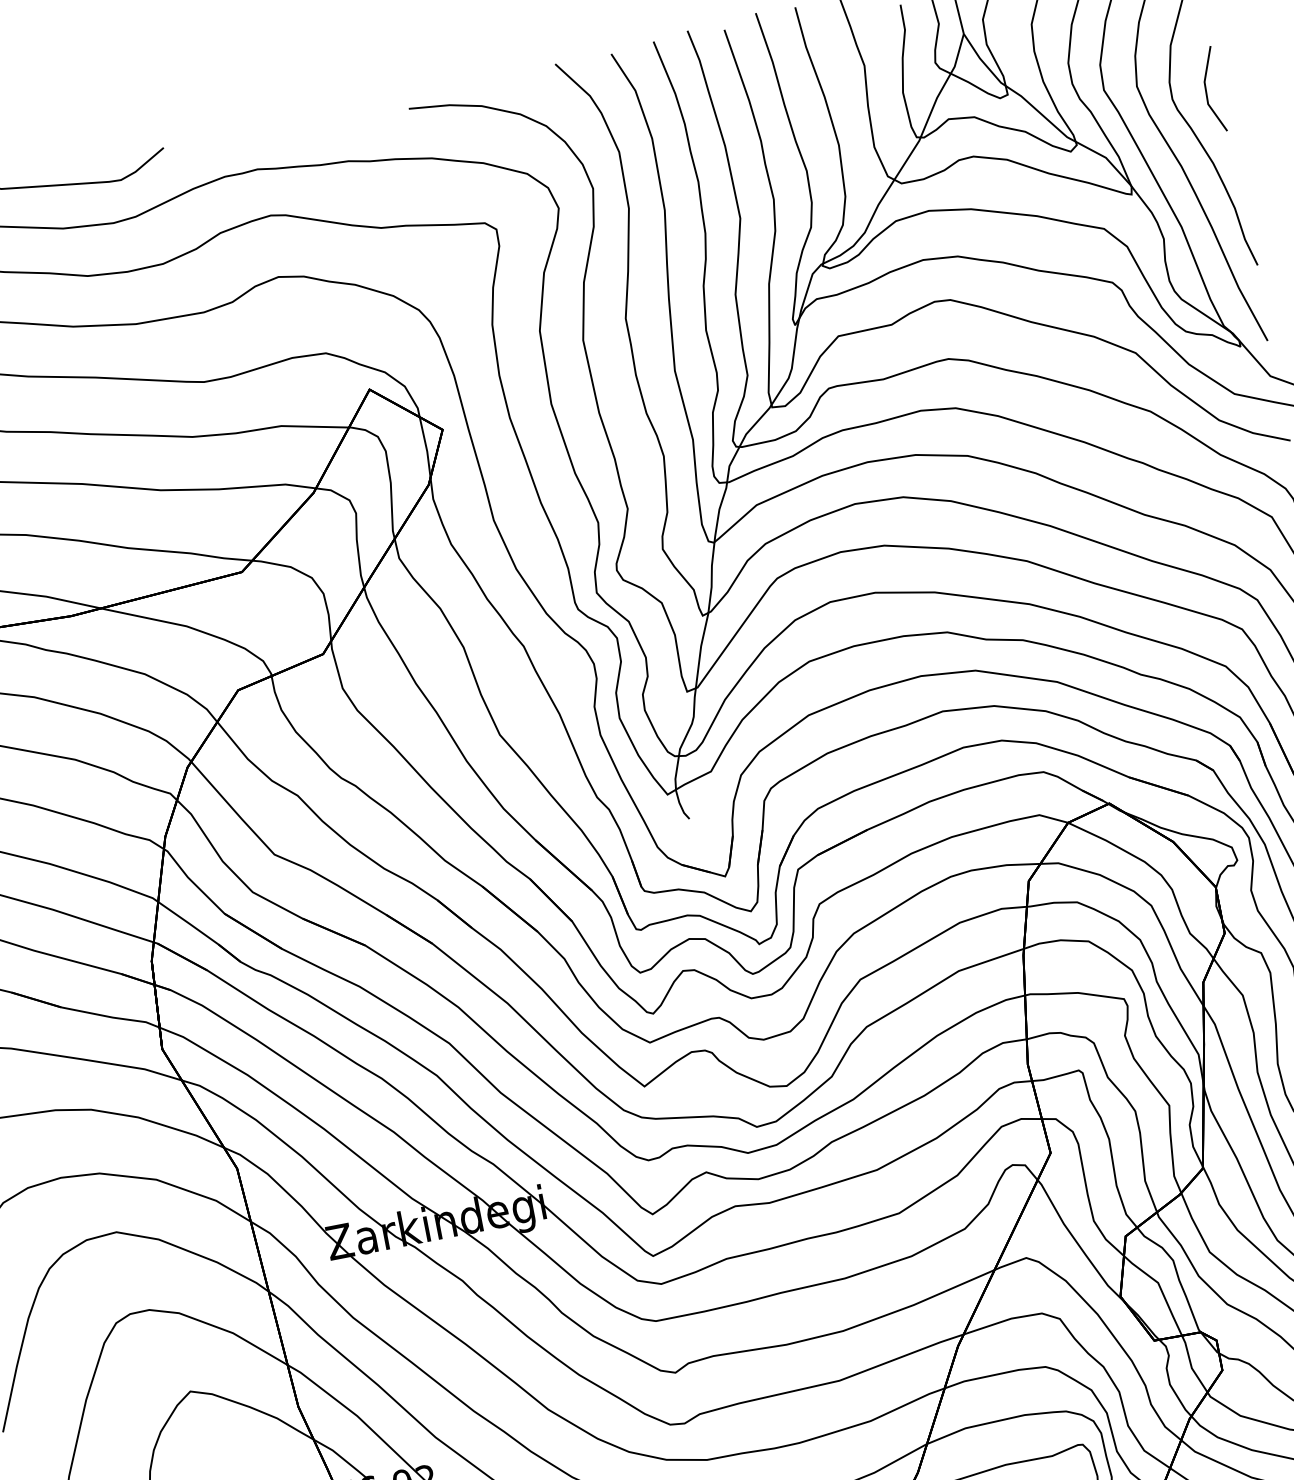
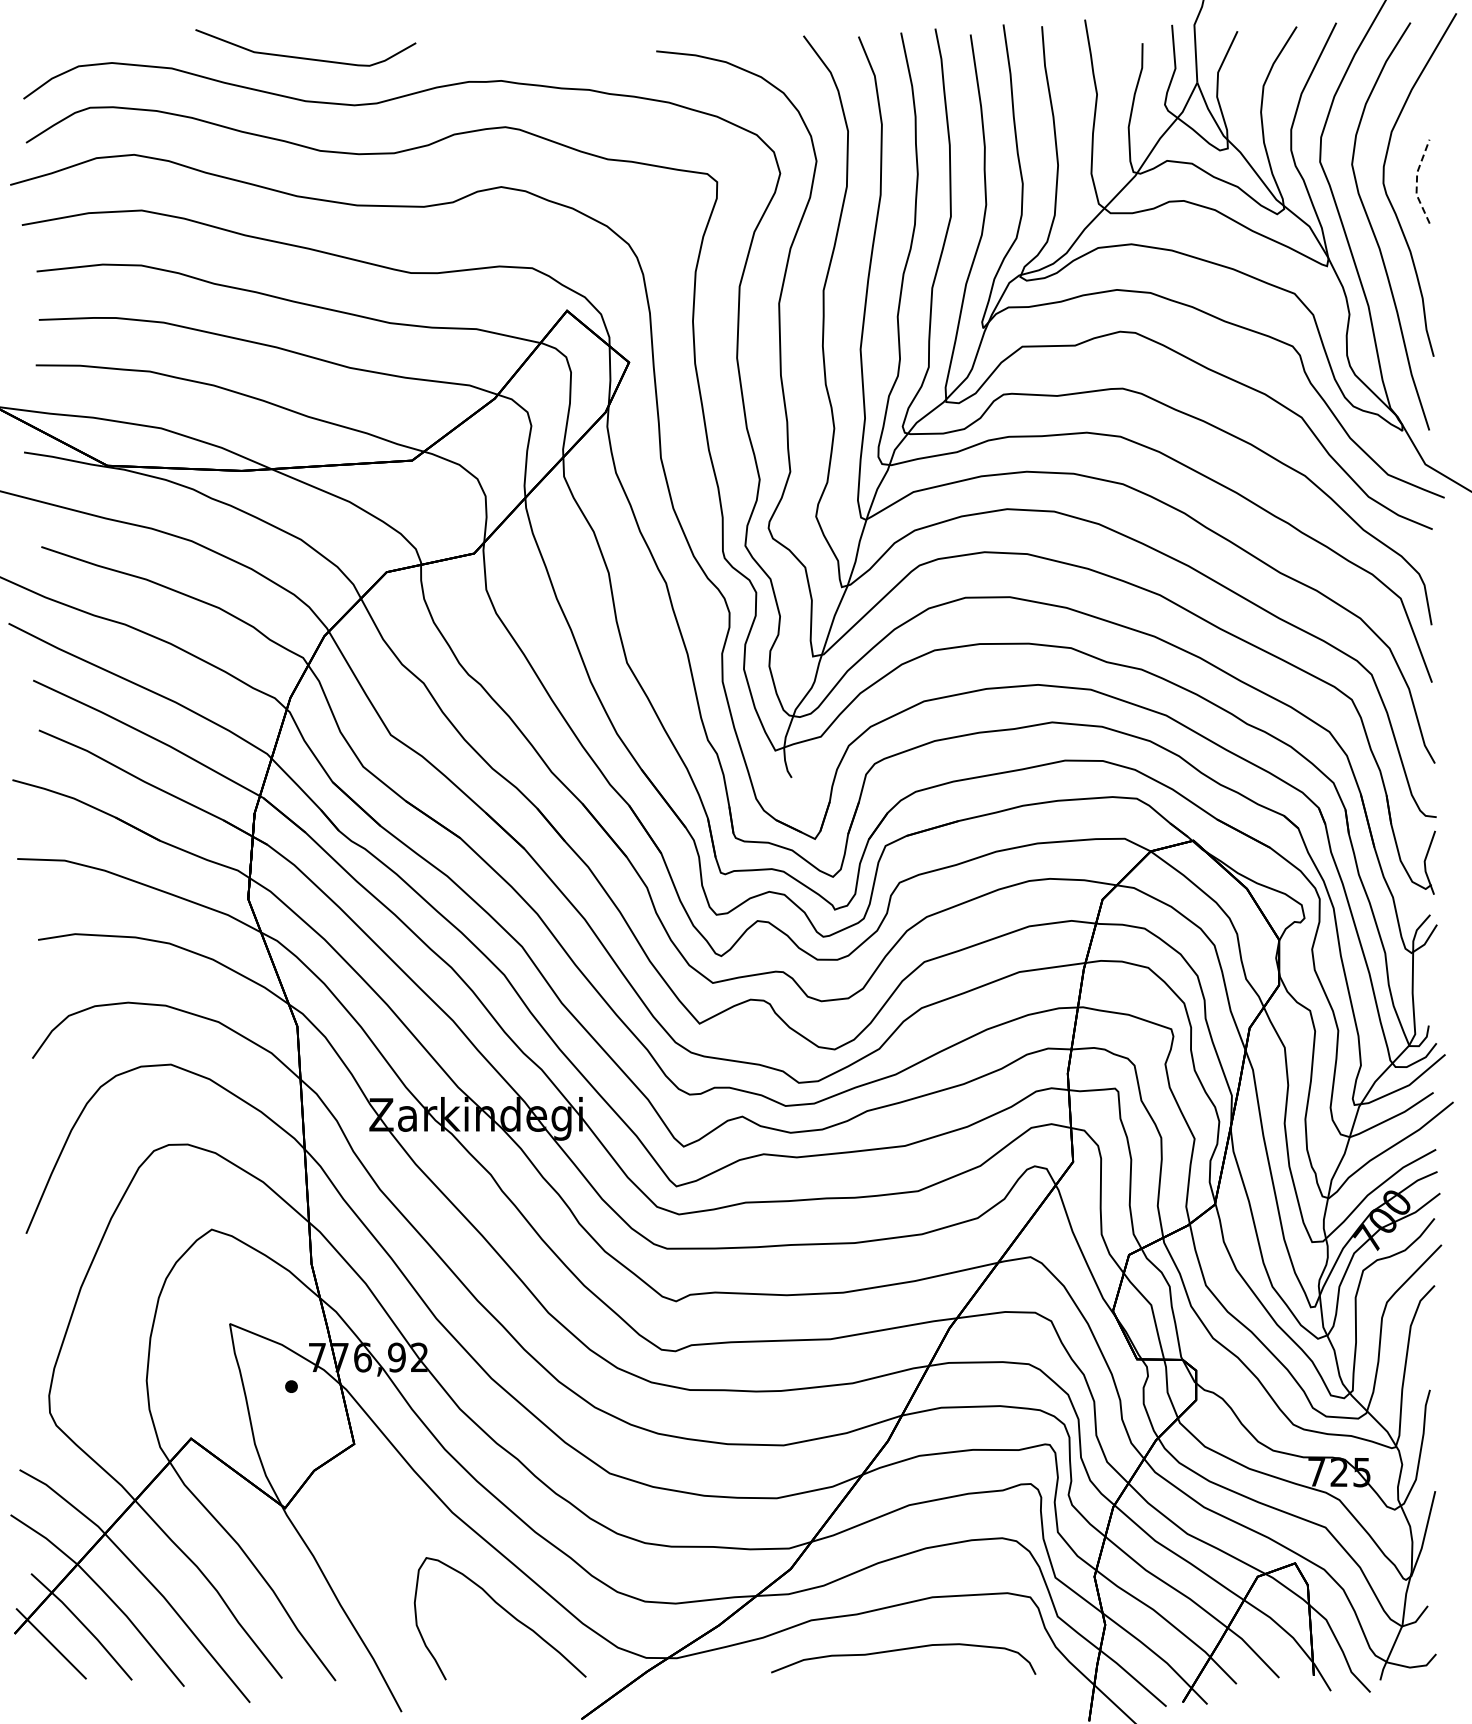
line: (1205, 91) -> (1416, 181), solid -> dashed

